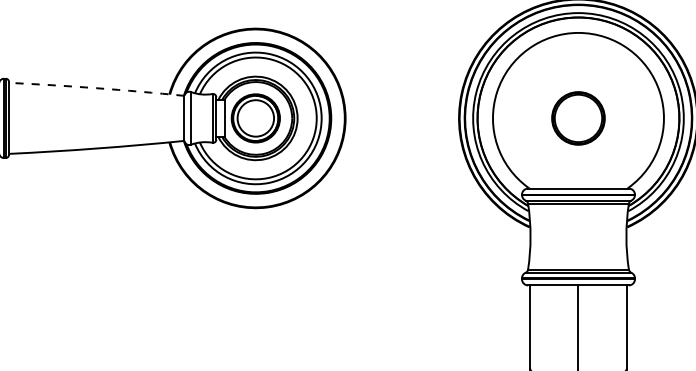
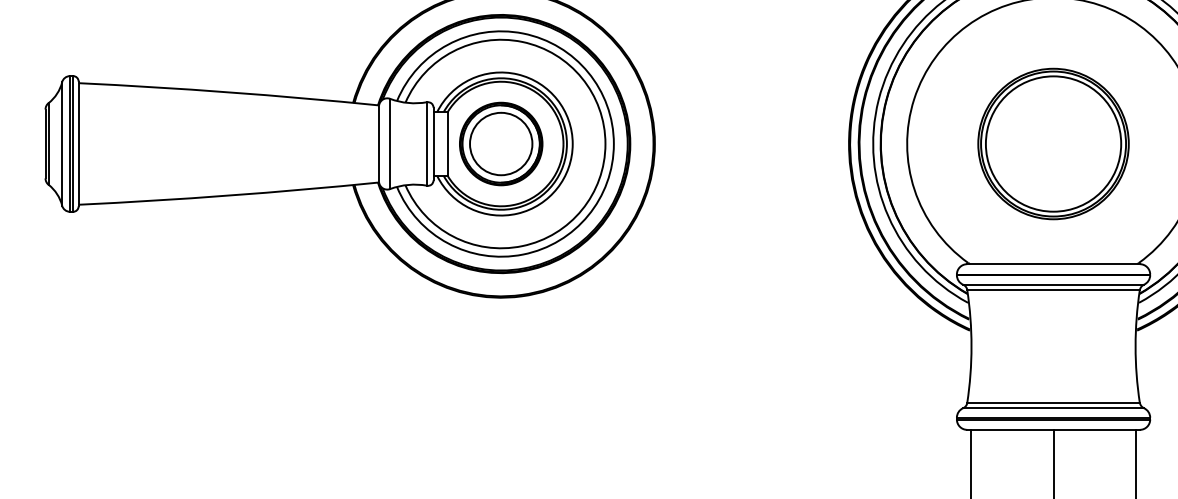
arc: (96, 88) -> (228, 92), dashed -> solid
part: (578, 118) -> (1053, 144), size x1.67

